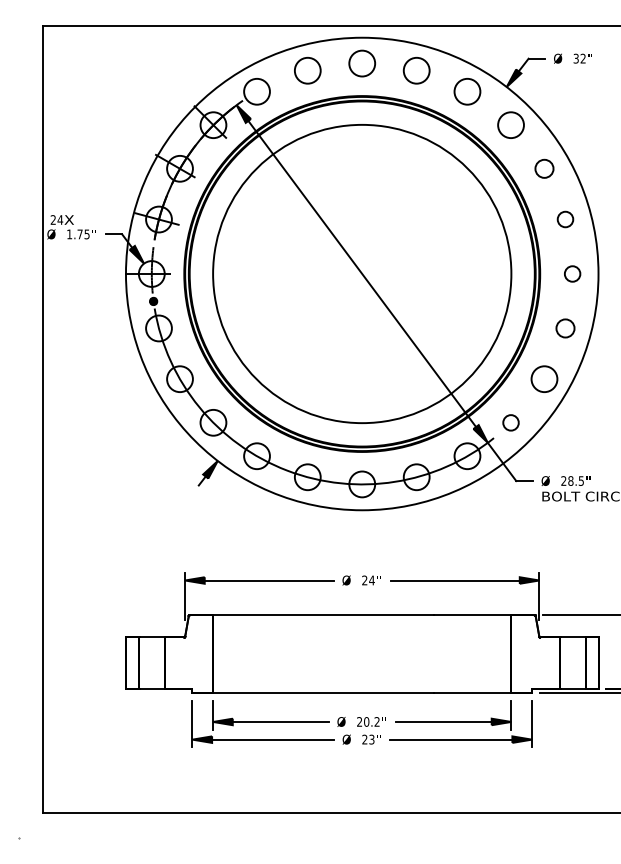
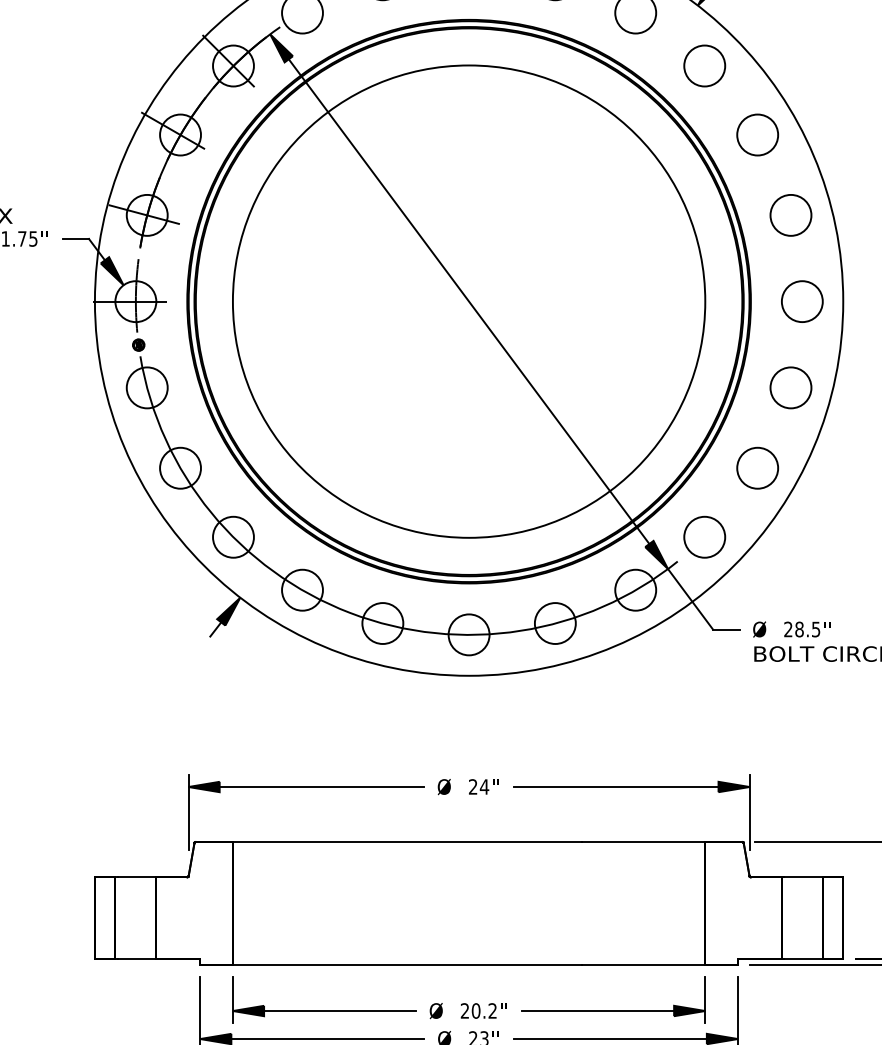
circle: (544, 168) -> (757, 134), size x1.43
circle: (565, 219) -> (790, 215), size x1.67
circle: (572, 273) -> (802, 300), size x1.67
circle: (565, 328) -> (790, 387), size x1.43
circle: (510, 422) -> (703, 536), size x1.67

